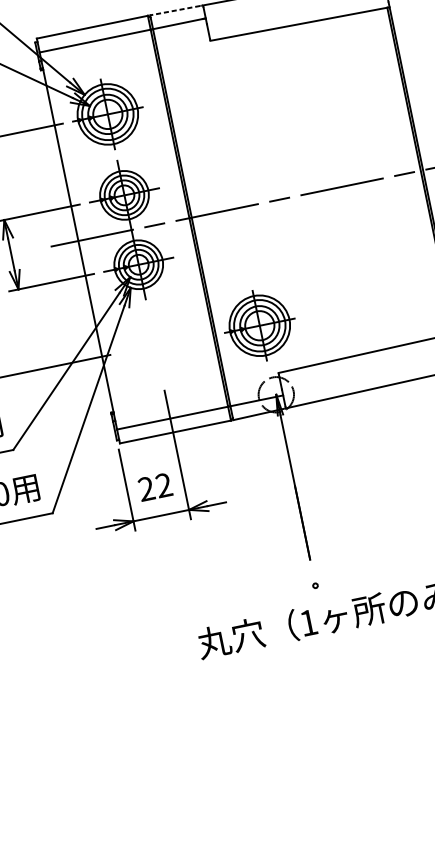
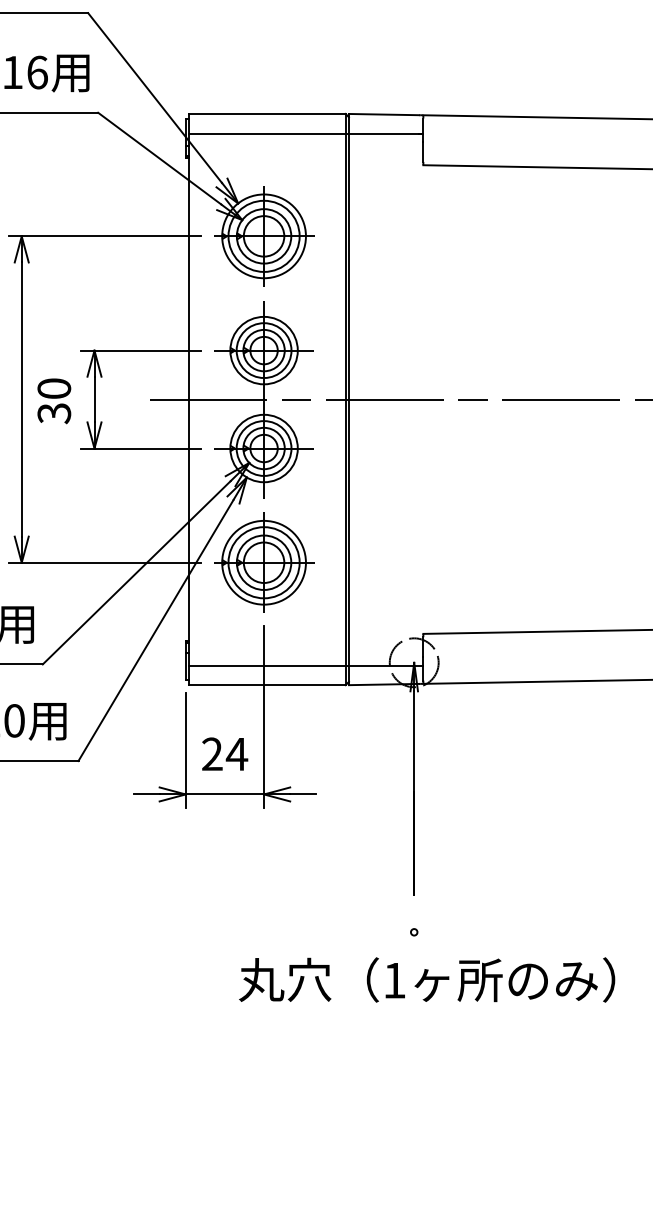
line: (174, 10) -> (383, 114), dashed -> solid
part: (260, 325) -> (264, 562), moved
text: (163, 484) -> (236, 753), 22 -> 24

